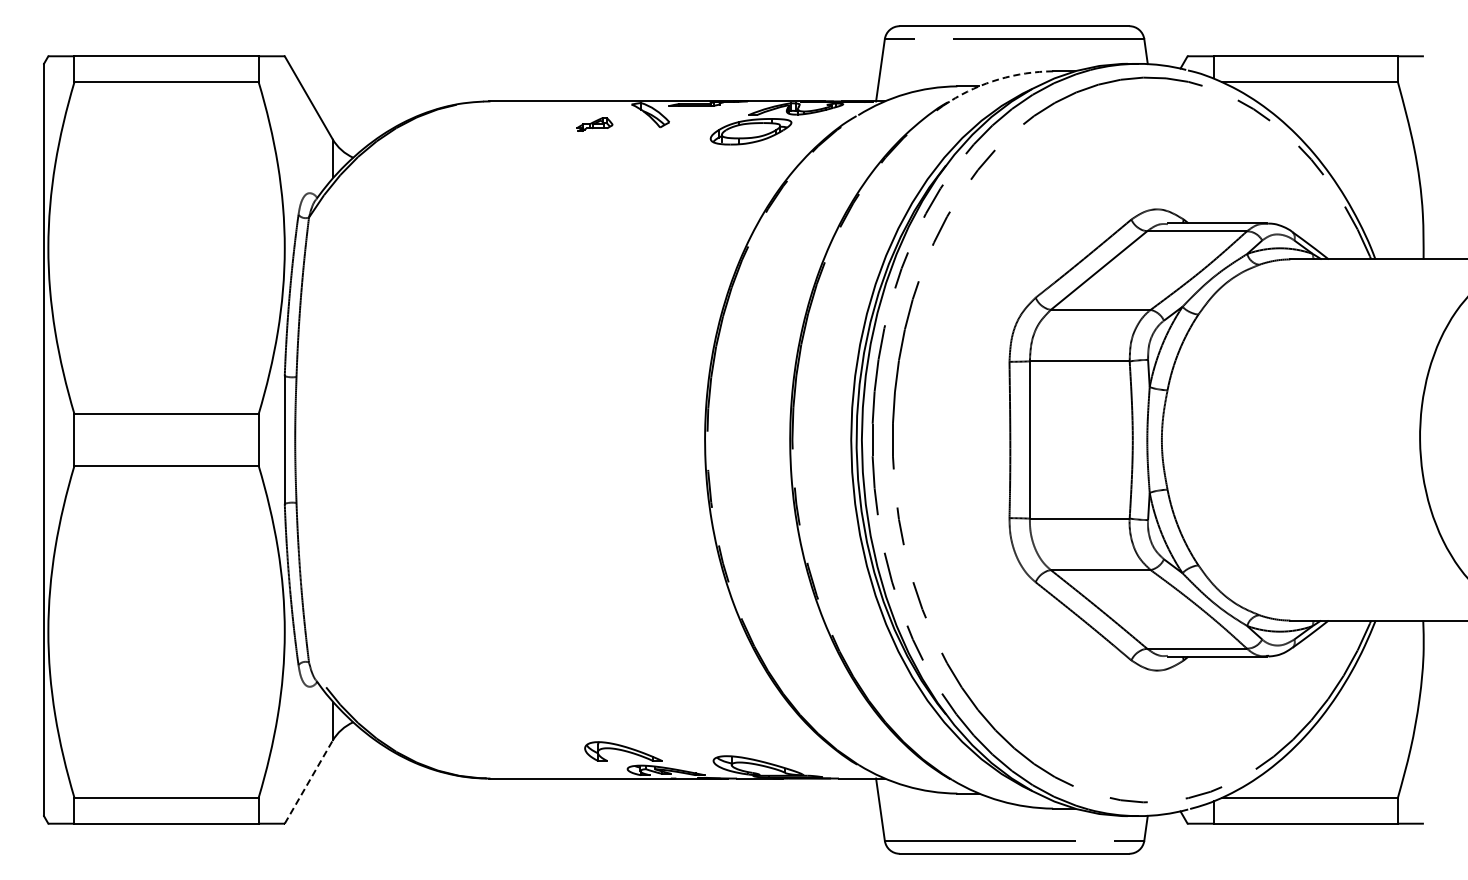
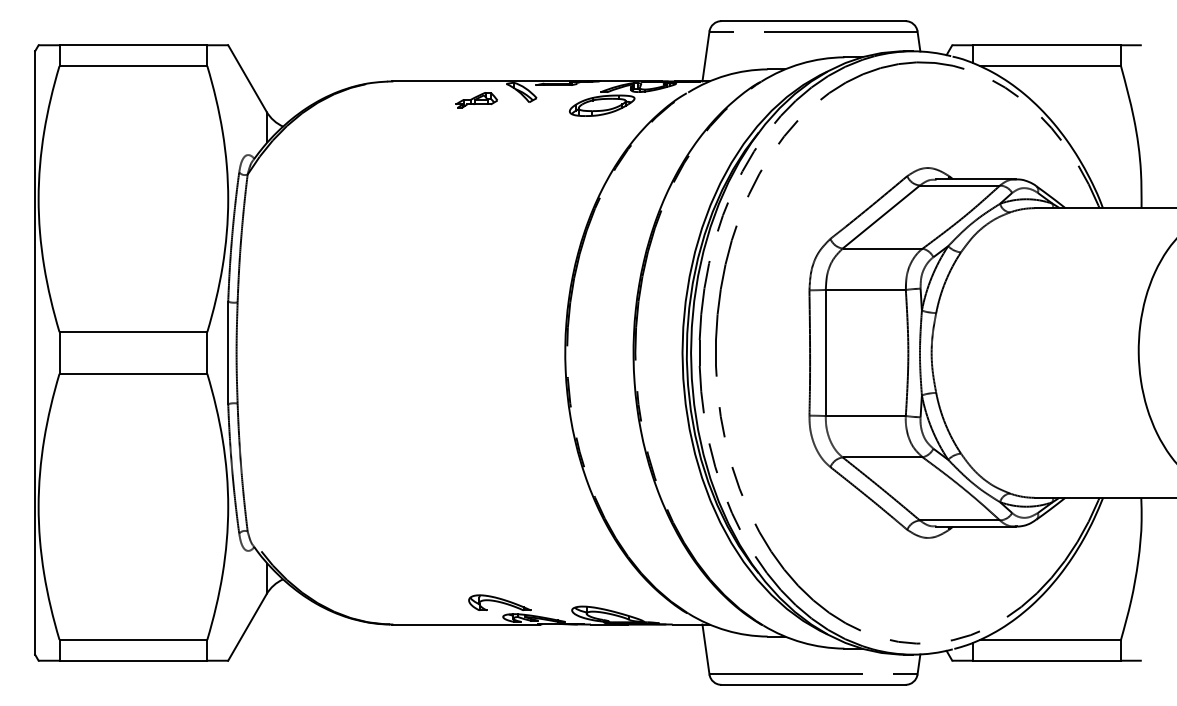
arc: (999, 79) -> (801, 63), dashed -> solid
part: (594, 124) -> (476, 99), size x1.43
line: (308, 782) -> (247, 627), dashed -> solid

